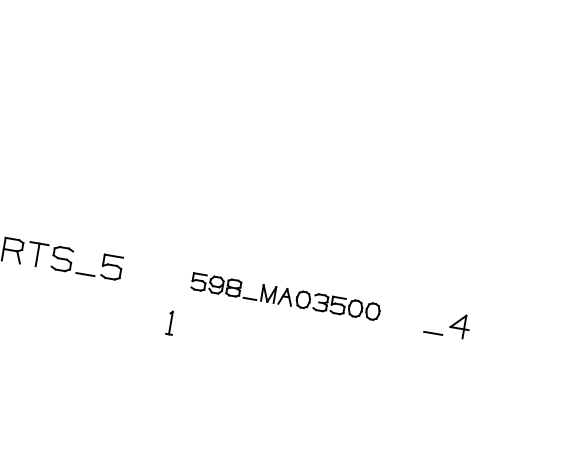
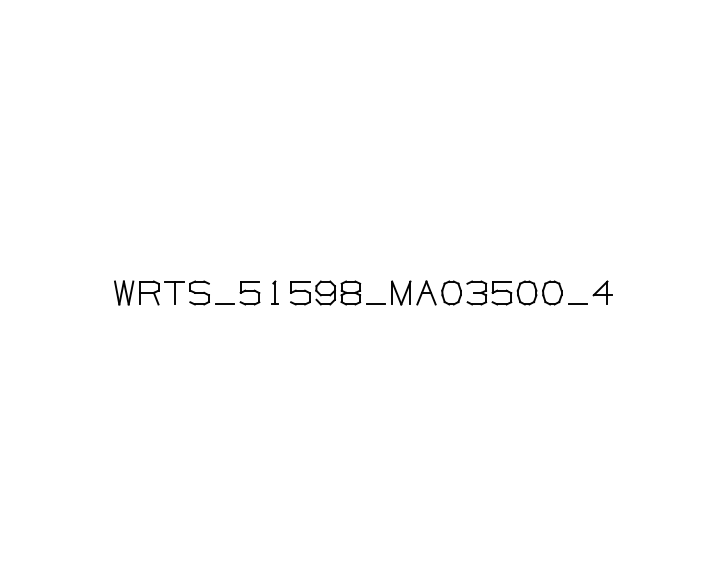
part: (286, 296) -> (426, 292), size x1.43
part: (170, 322) -> (274, 292), moved

